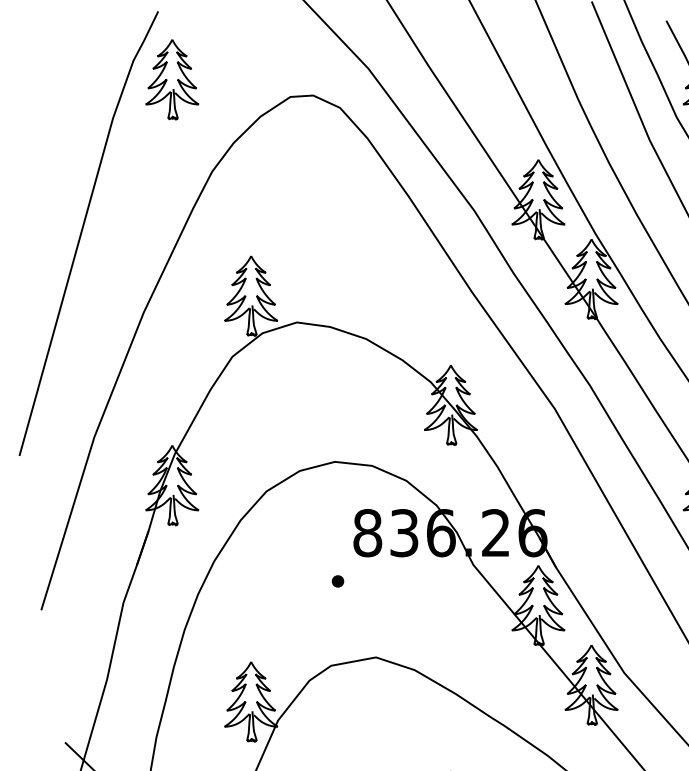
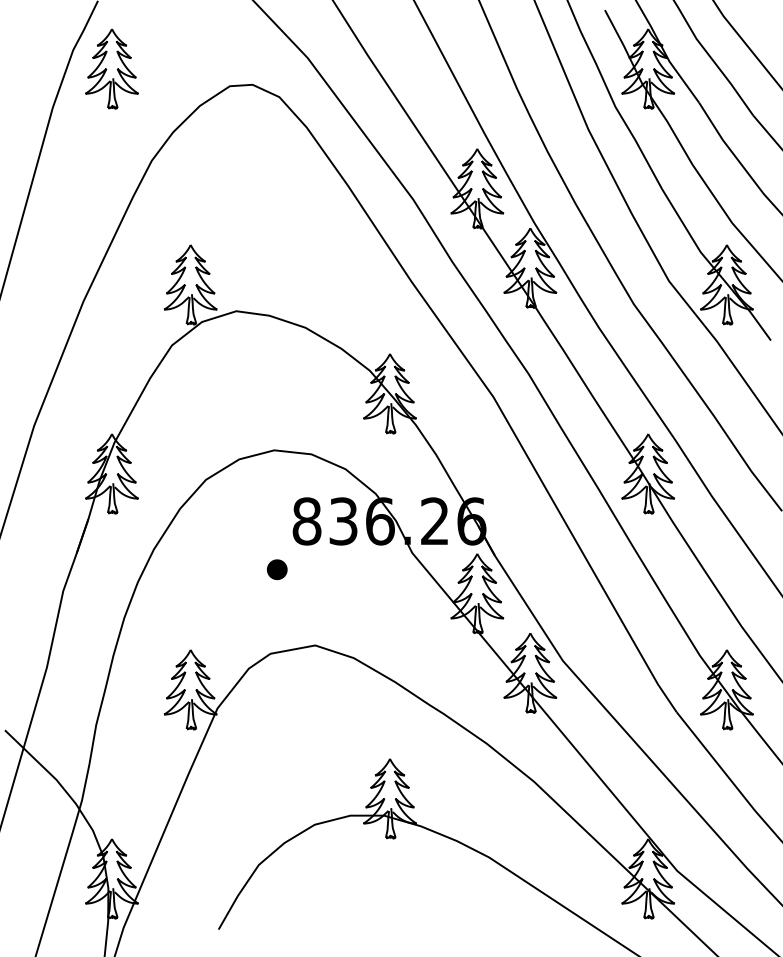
part: (338, 581) -> (277, 569), size x1.67

